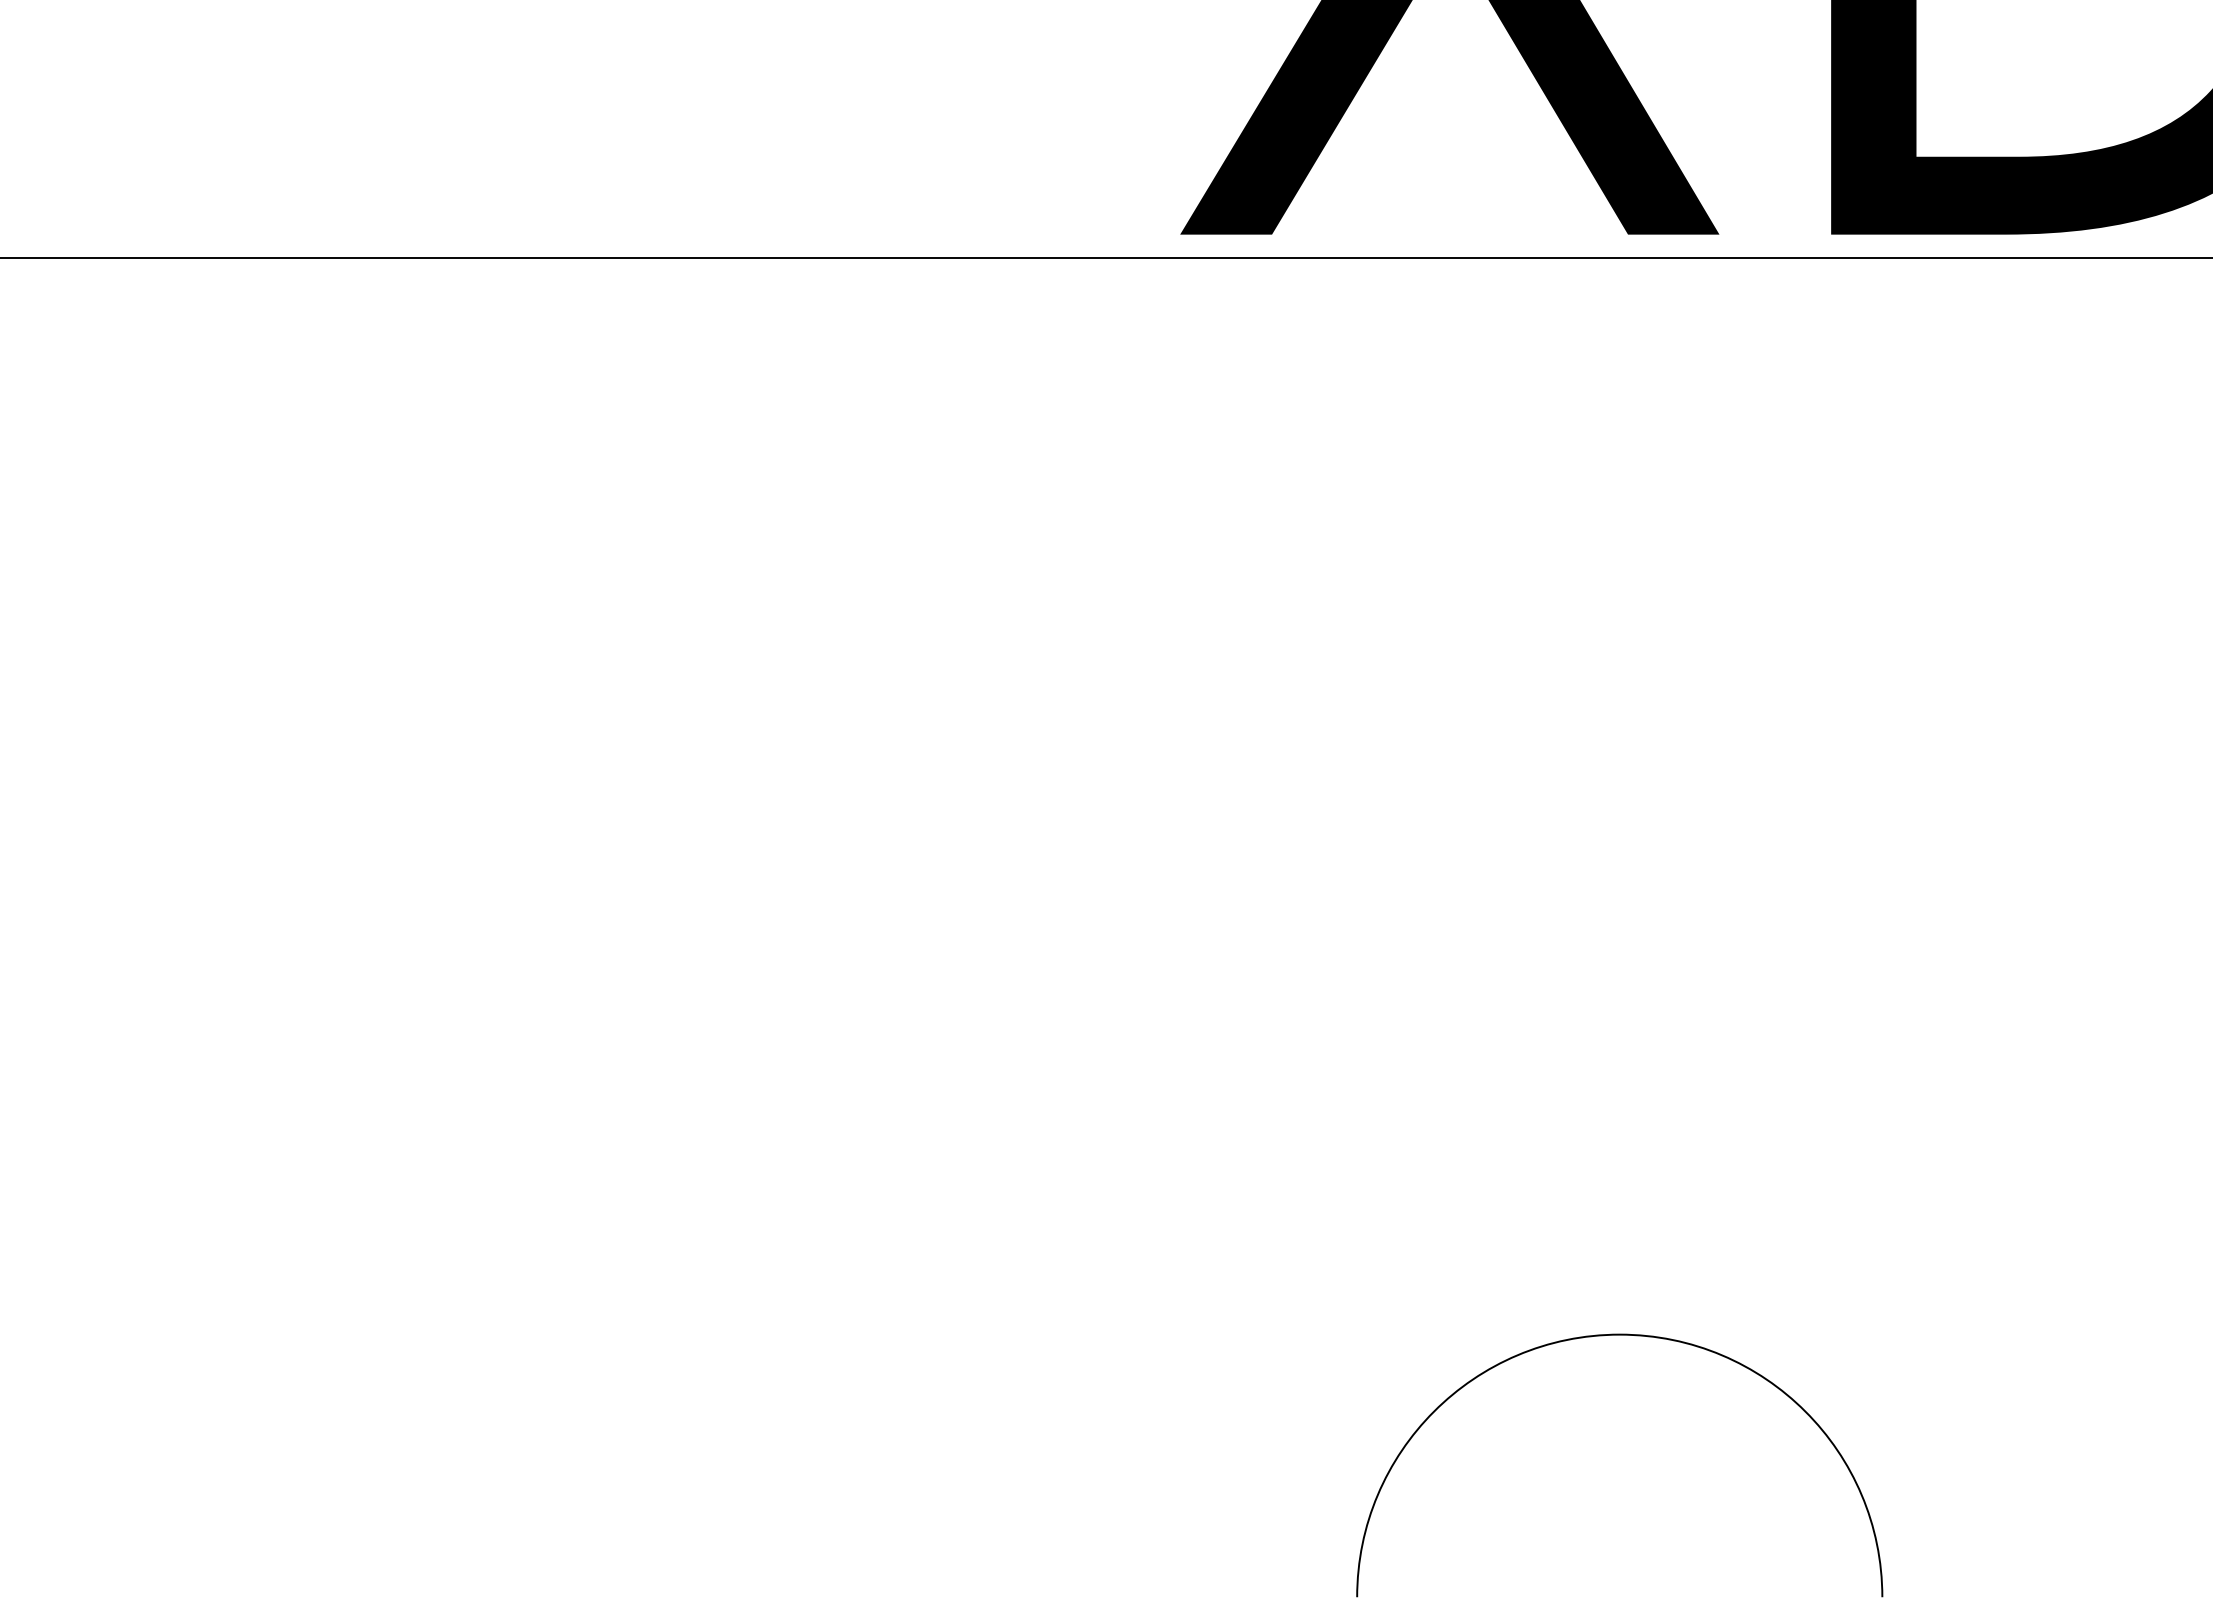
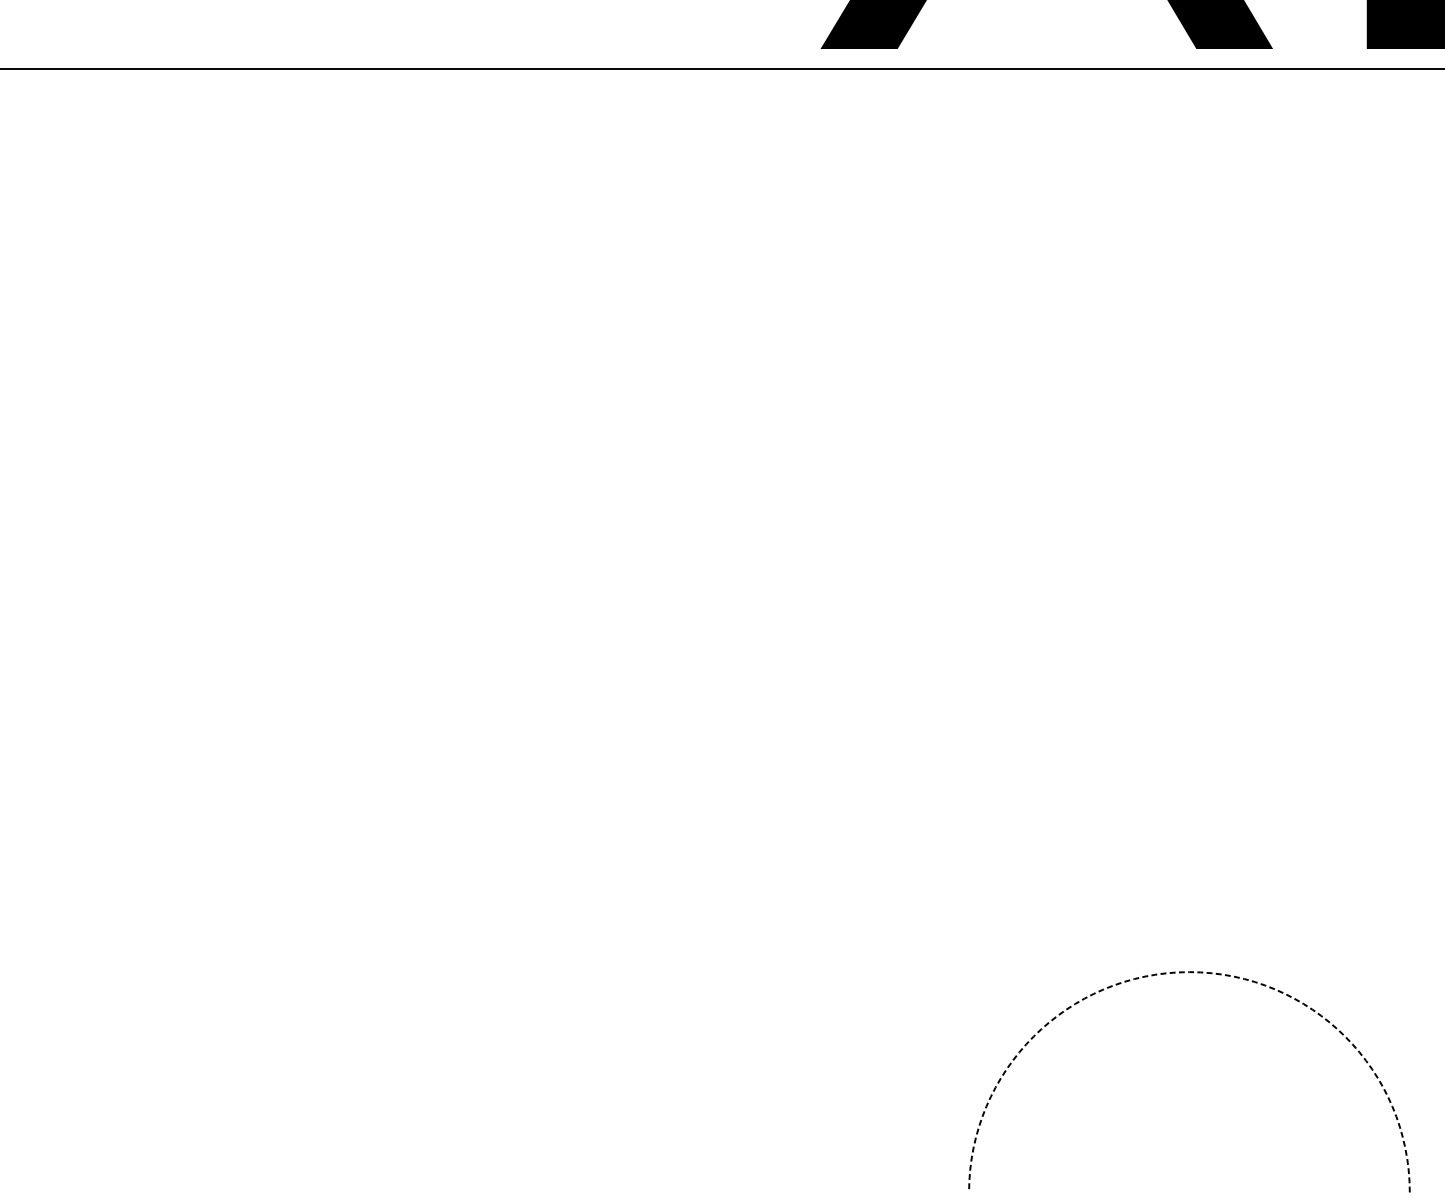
arc: (1619, 1334) -> (1189, 972), solid -> dashed

